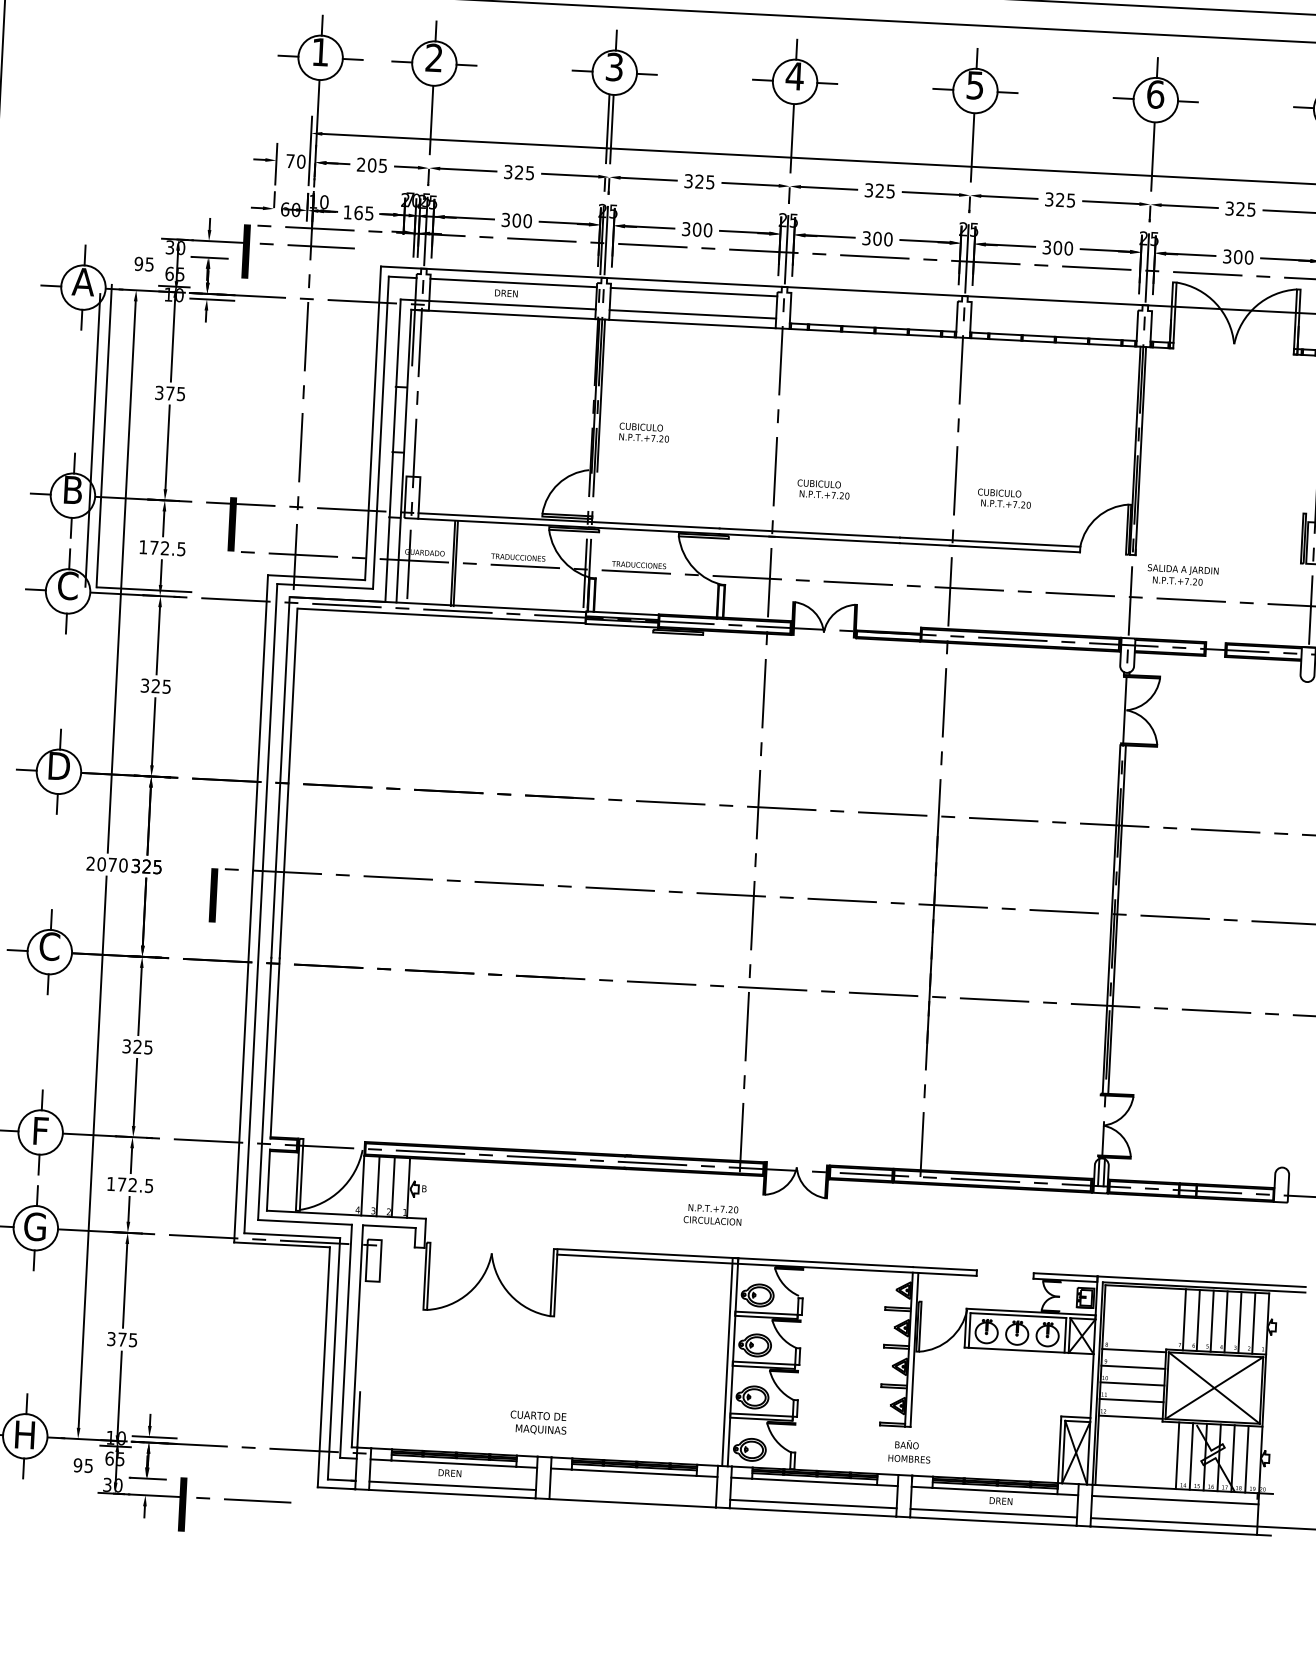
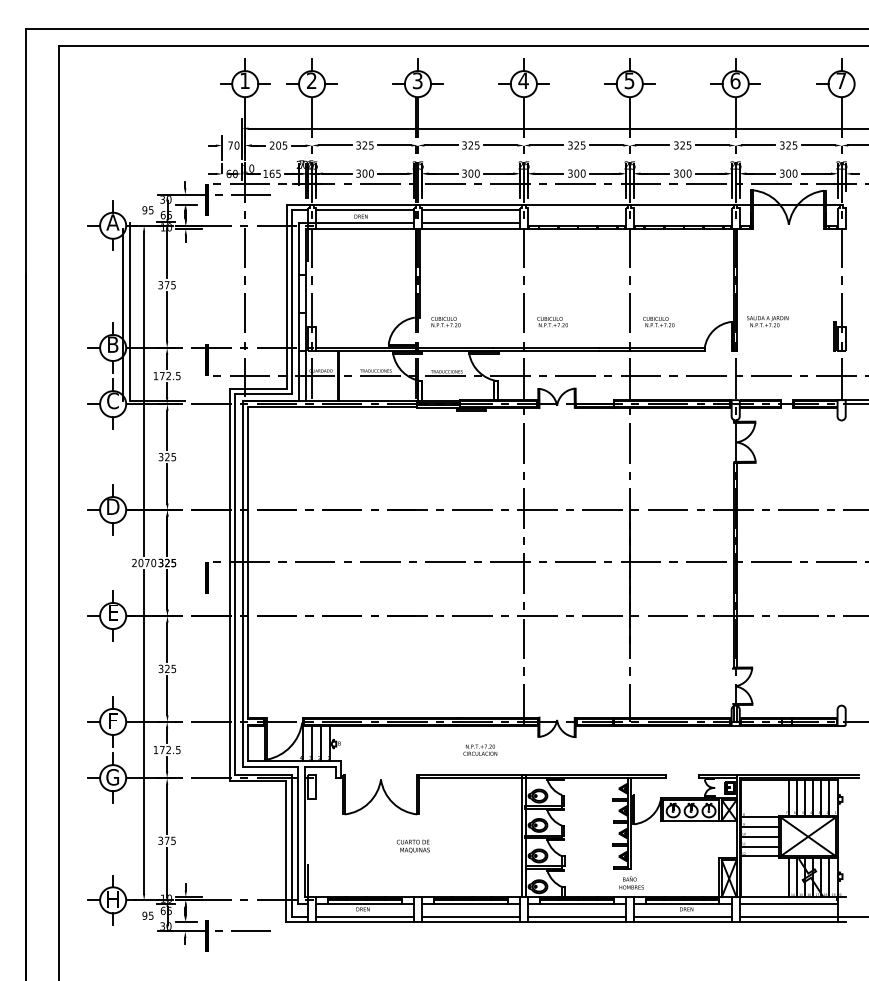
text: (643, 431) -> (445, 321), moved
text: (1182, 575) -> (767, 321), moved
text: (49, 946) -> (112, 612), C -> E
text: (713, 1213) -> (480, 749), moved
text: (538, 1421) -> (413, 845), moved
line: (632, 1494) -> (470, 916), added

